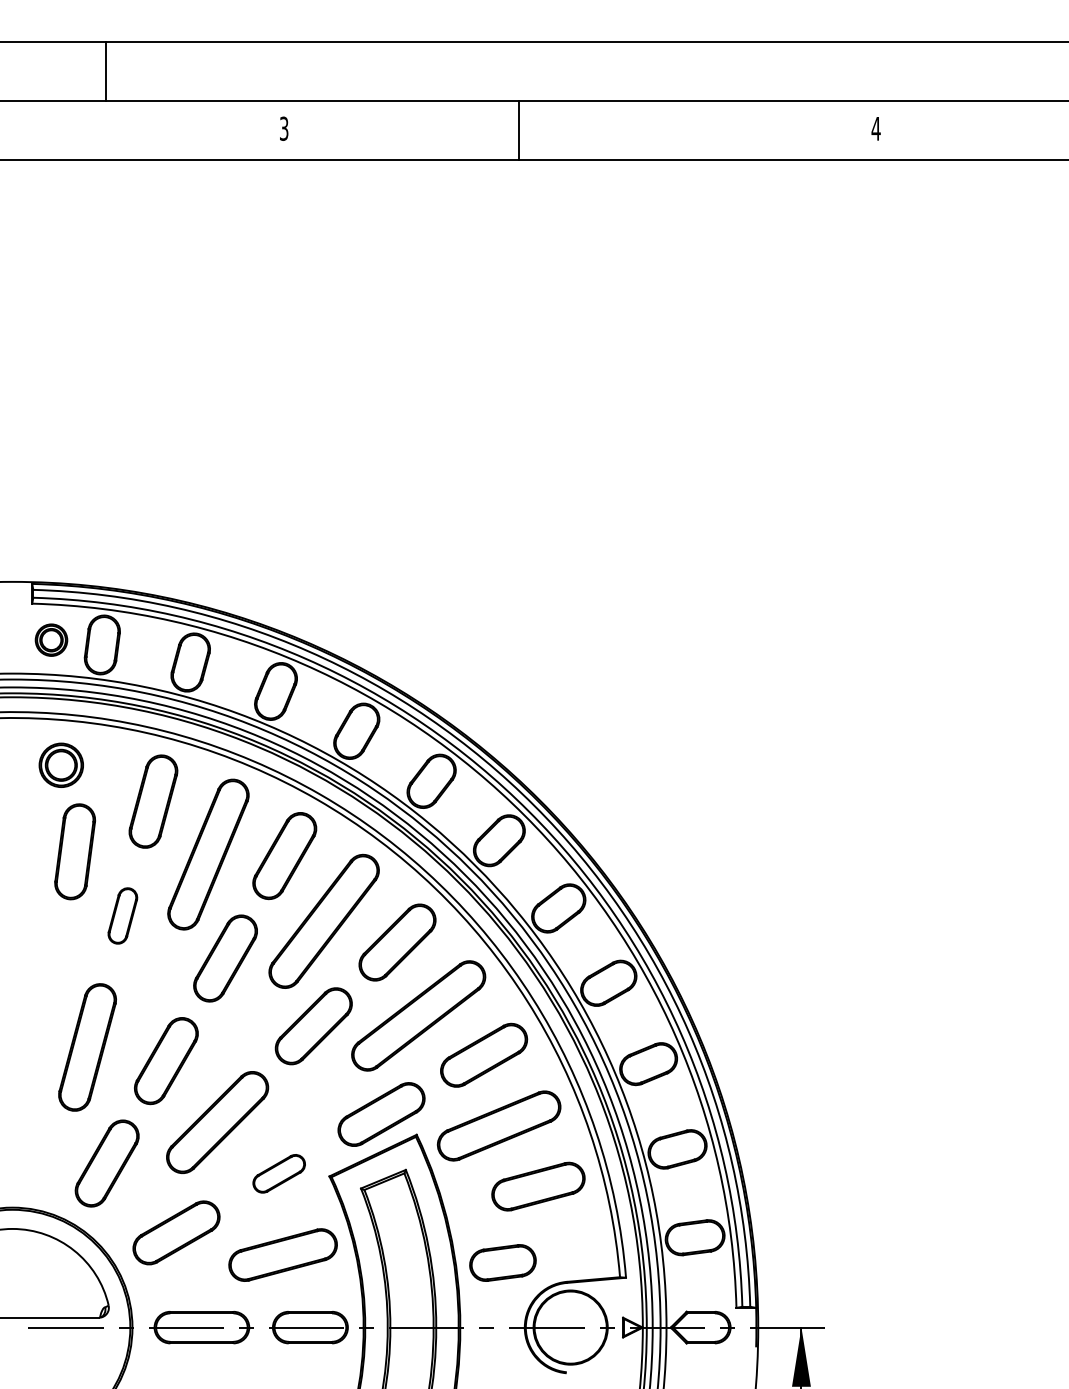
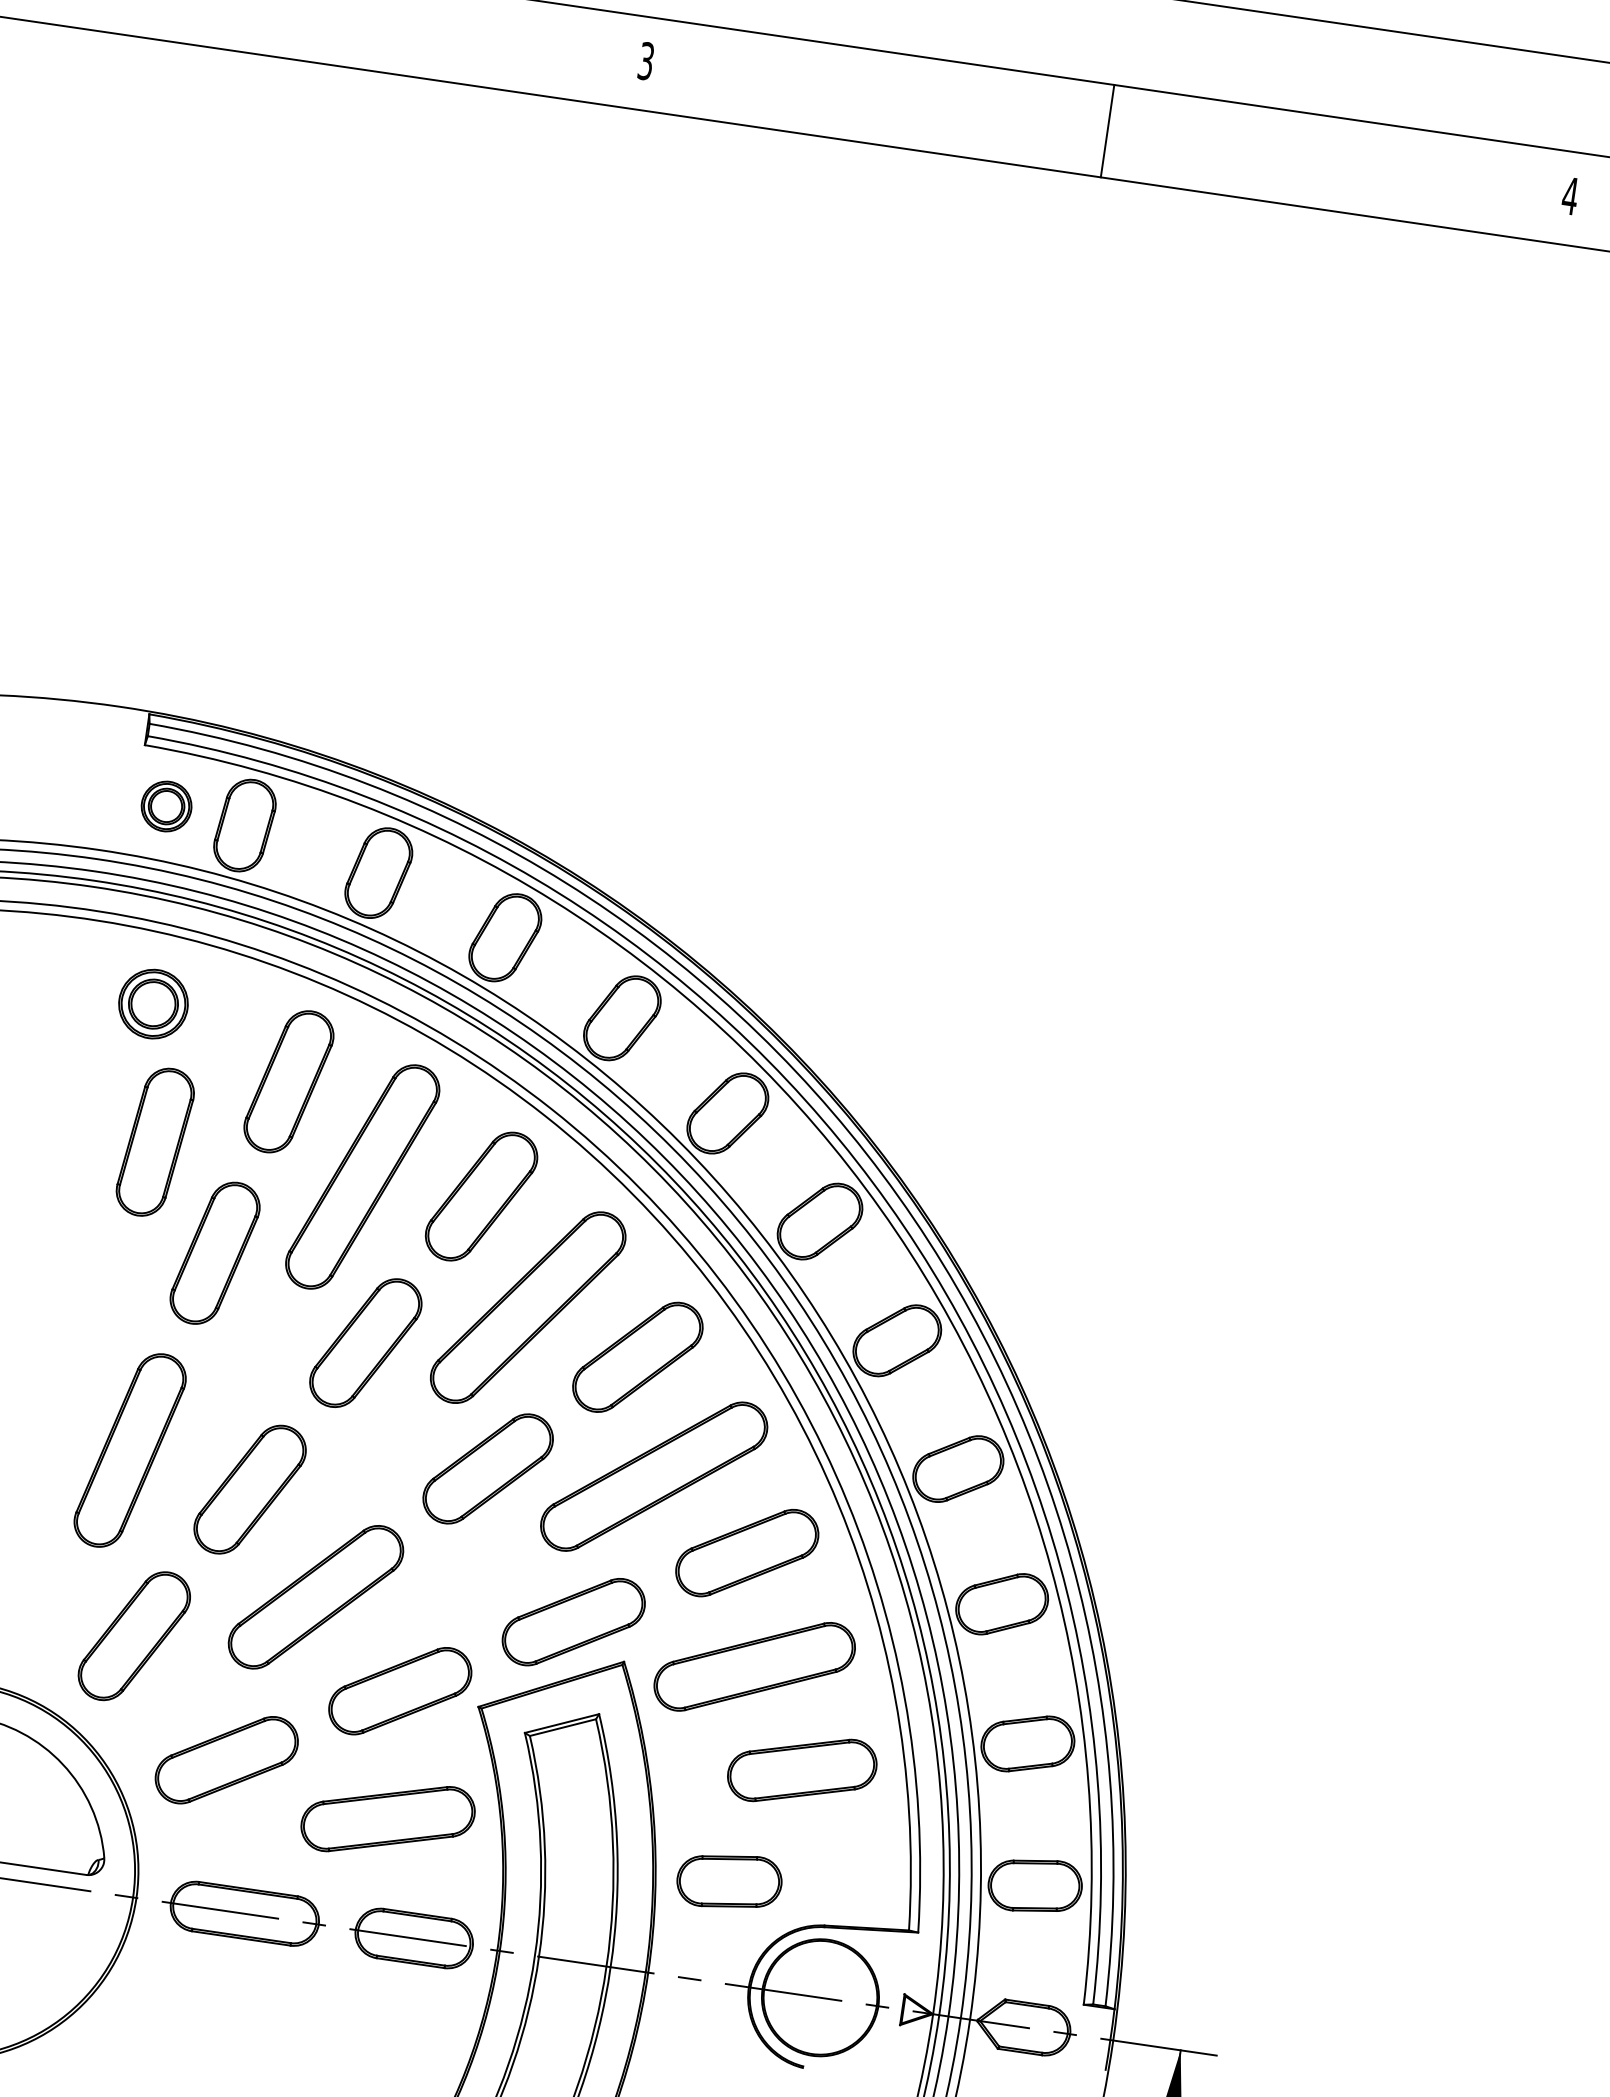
line: (518, 130) -> (1106, 131), moved
part: (122, 915) -> (214, 1252), size x1.67
part: (279, 1173) -> (401, 1690), size x1.67

